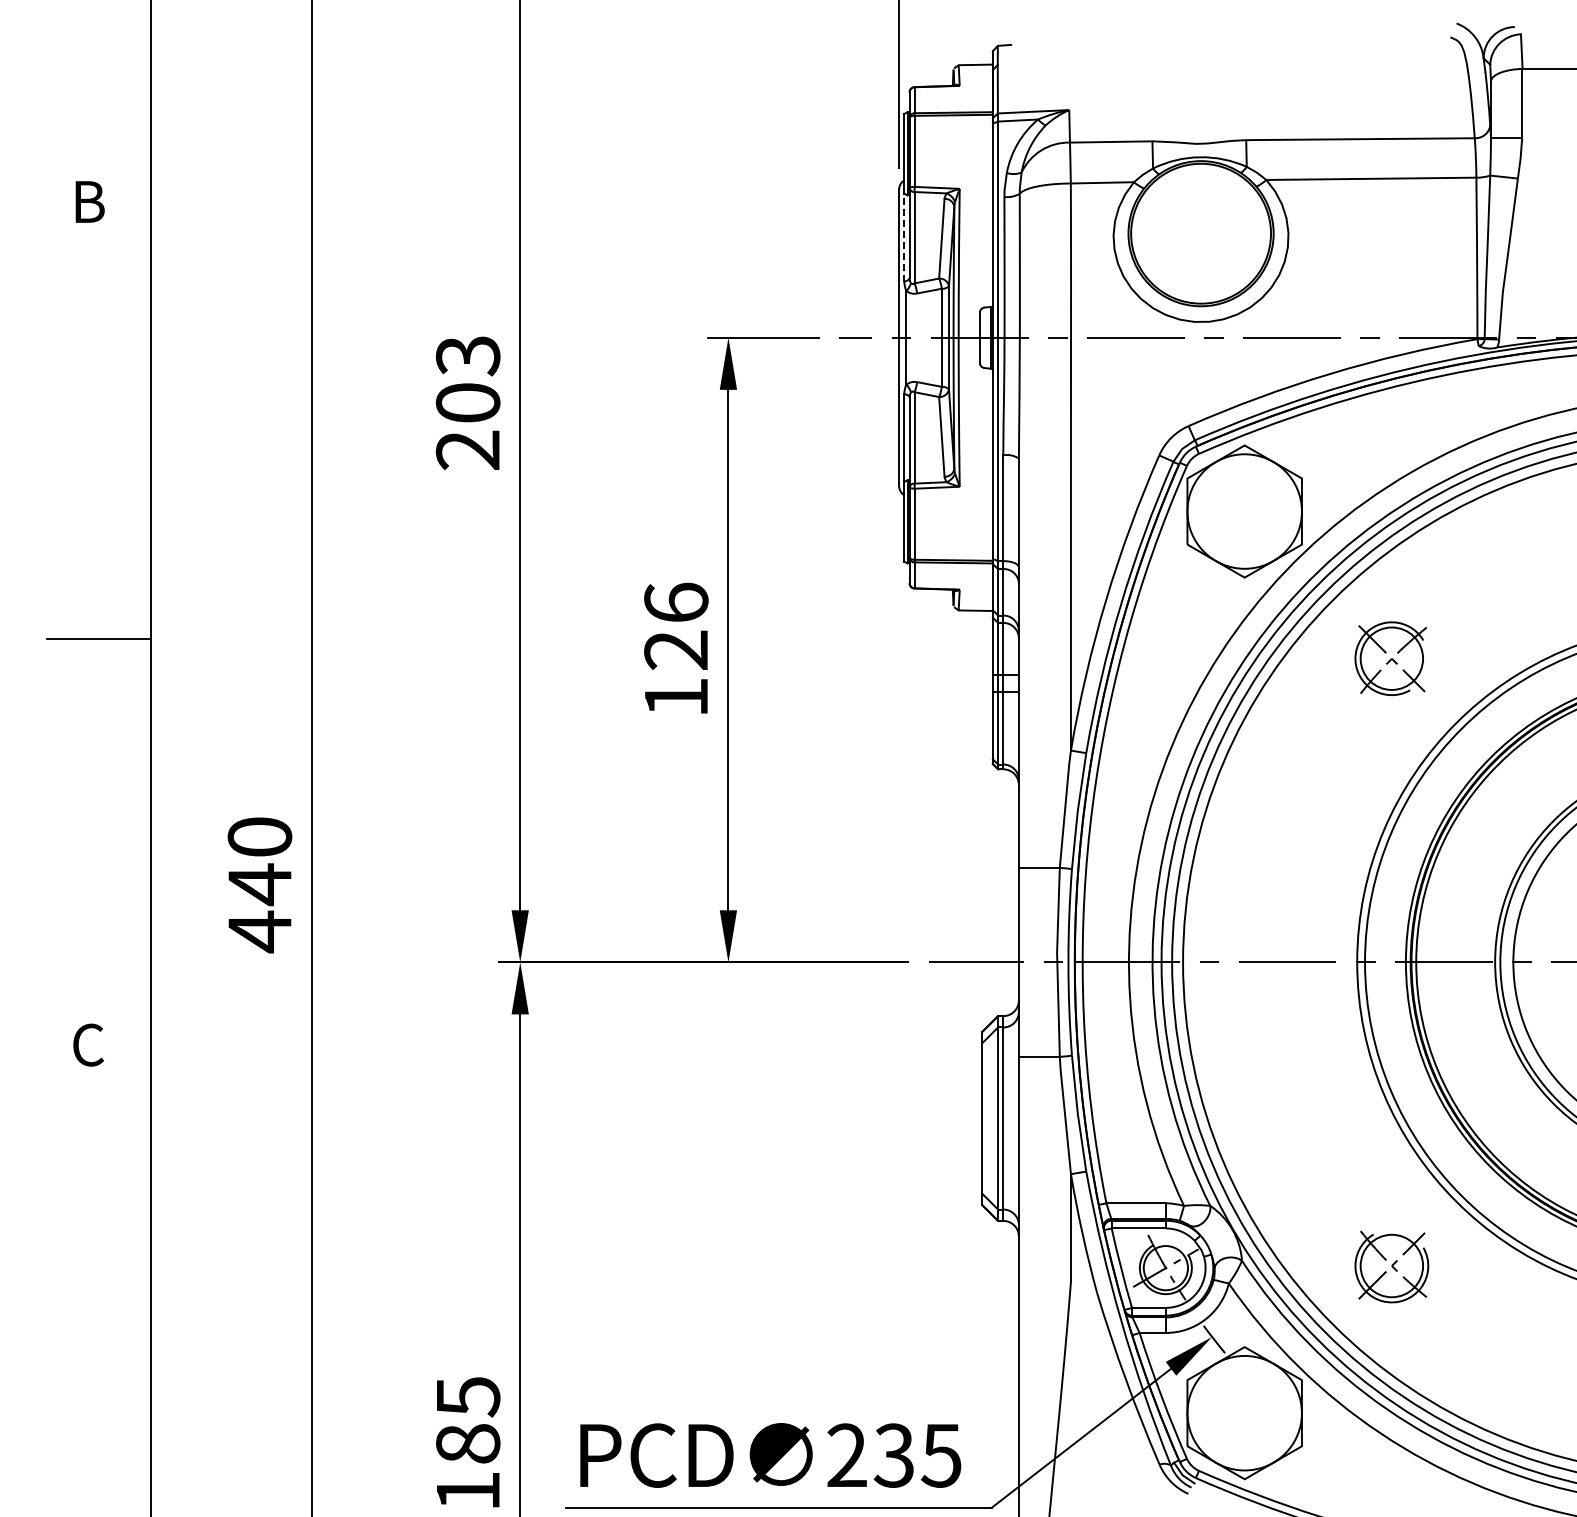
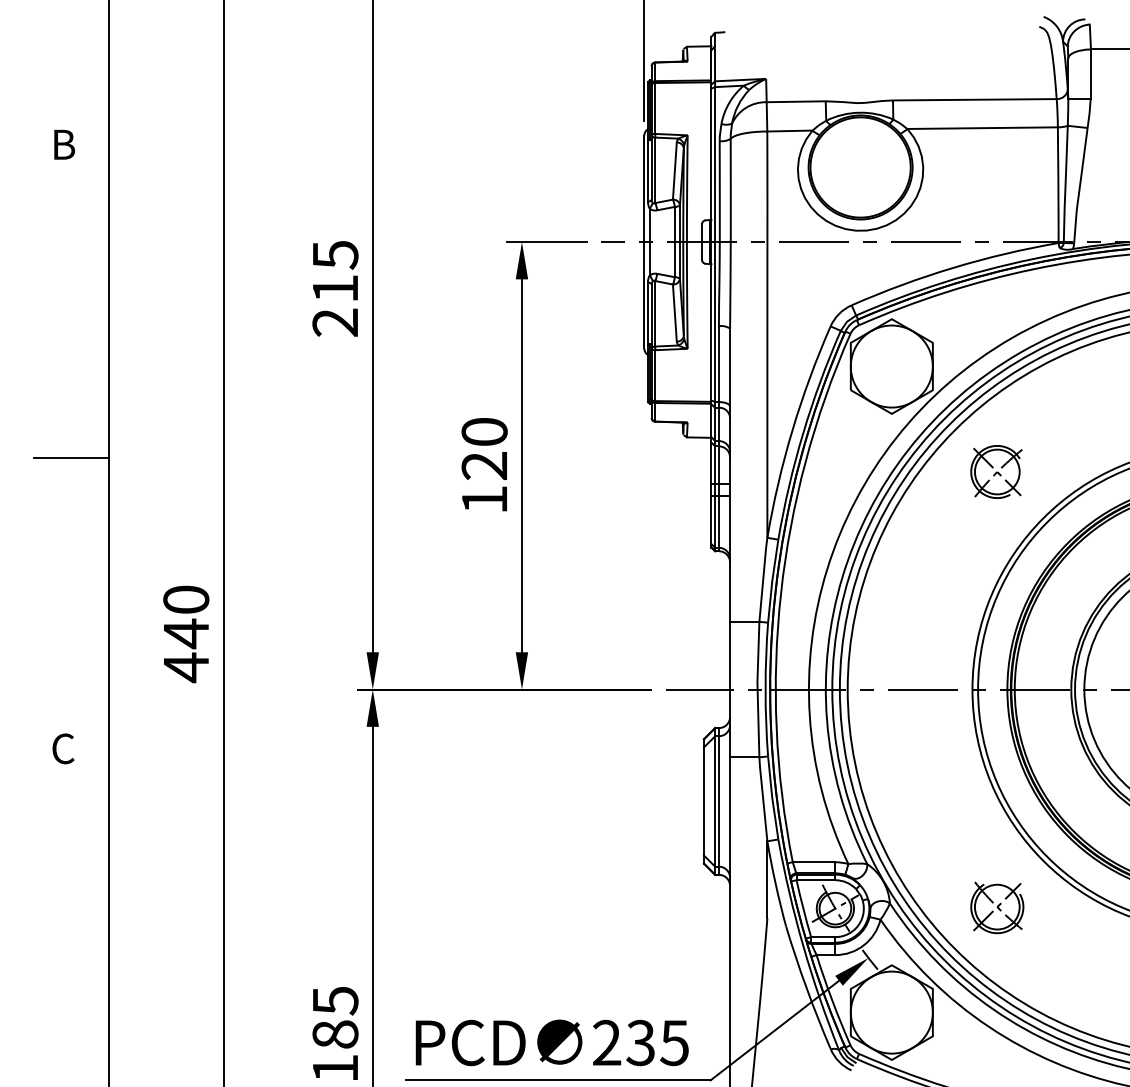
line: (904, 237) -> (648, 170), dashed -> solid
text: (467, 379) -> (335, 271), 203 -> 215
text: (676, 602) -> (484, 431), 126 -> 120

